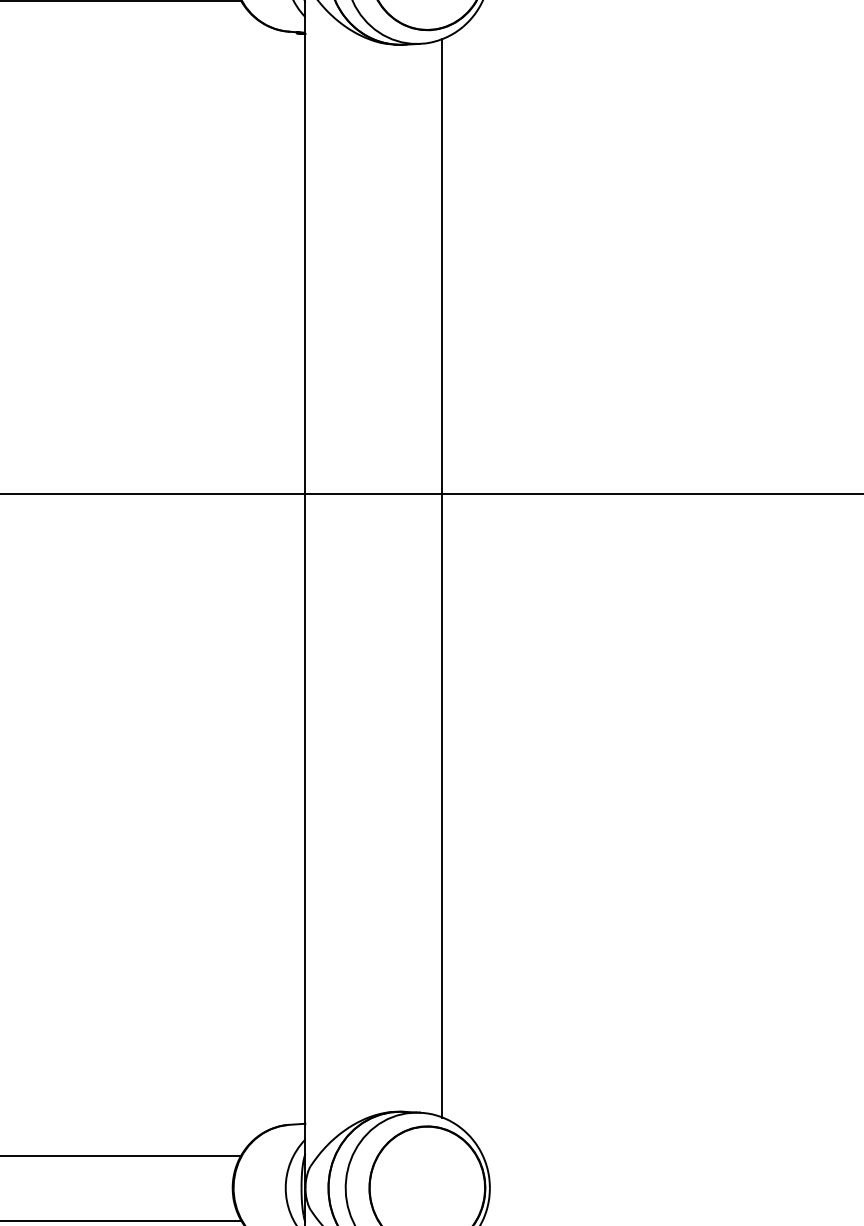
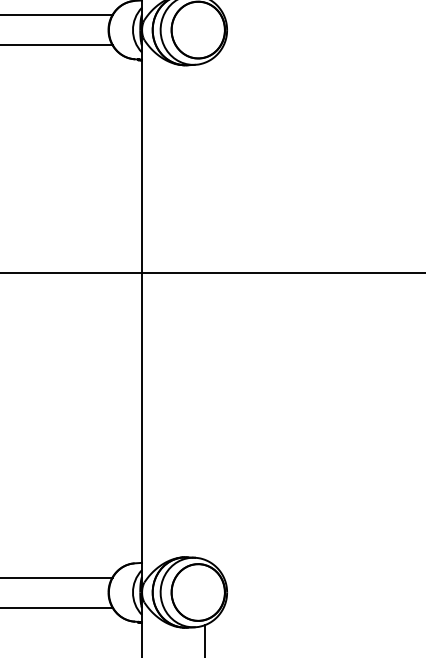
line: (442, 578) -> (205, 311), removed

